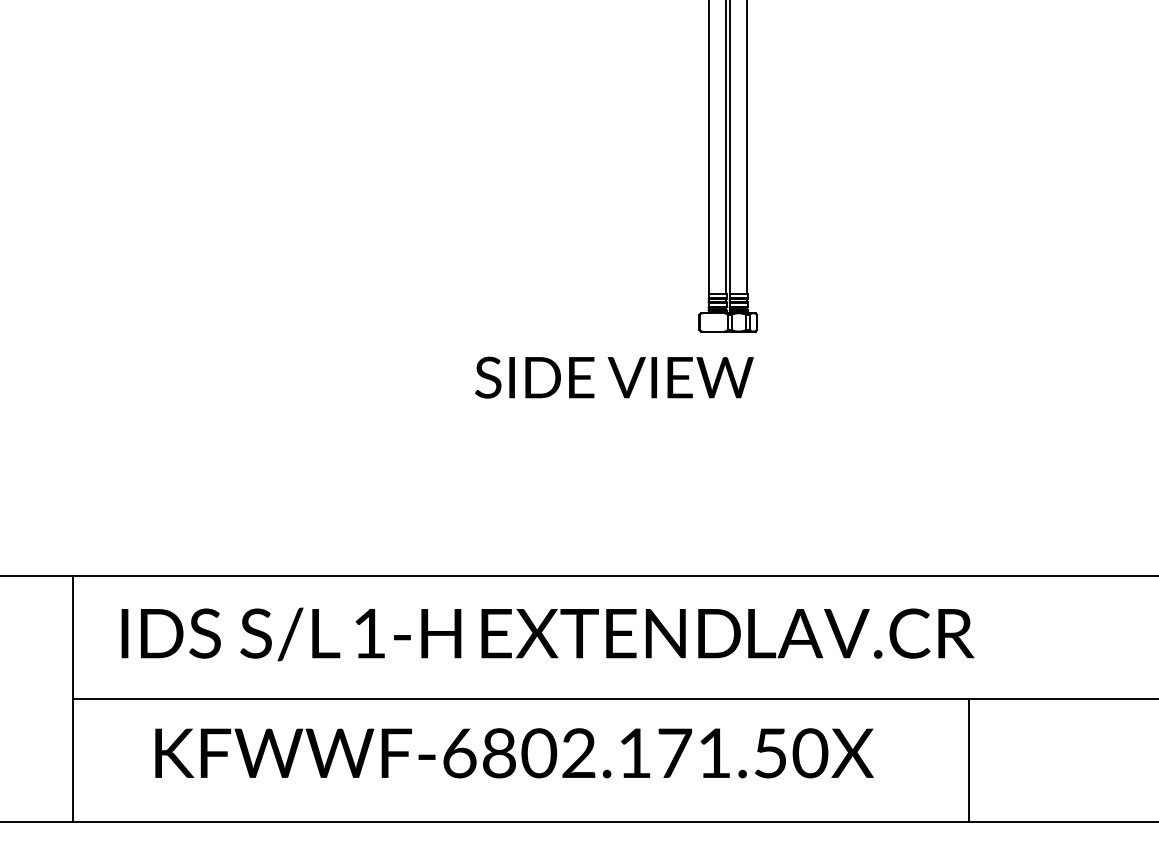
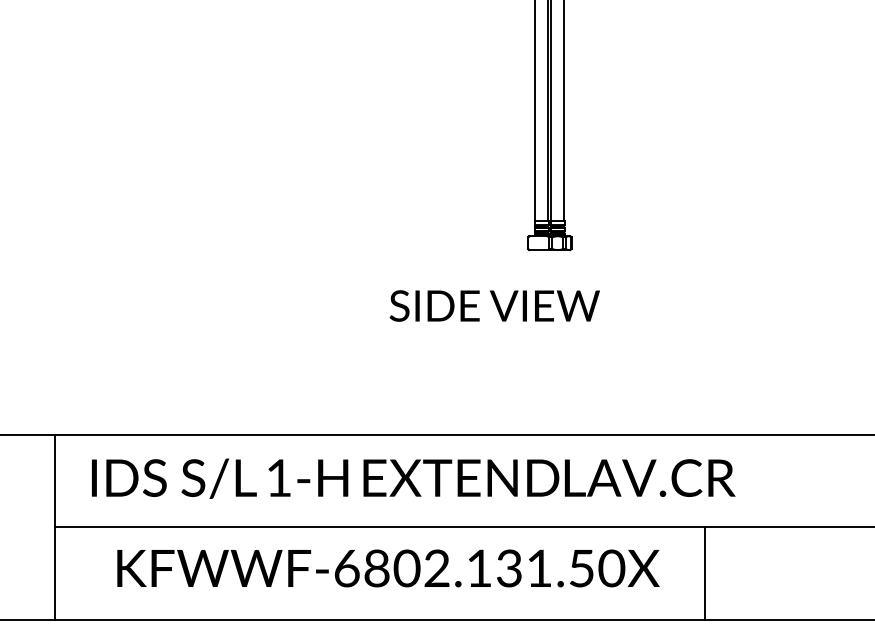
text: (614, 377) -> (494, 305), moved
text: (675, 753) -> (509, 568), KFWWF-6802.171.50X -> KFWWF-6802.131.50X
line: (969, 759) -> (704, 573), moved

